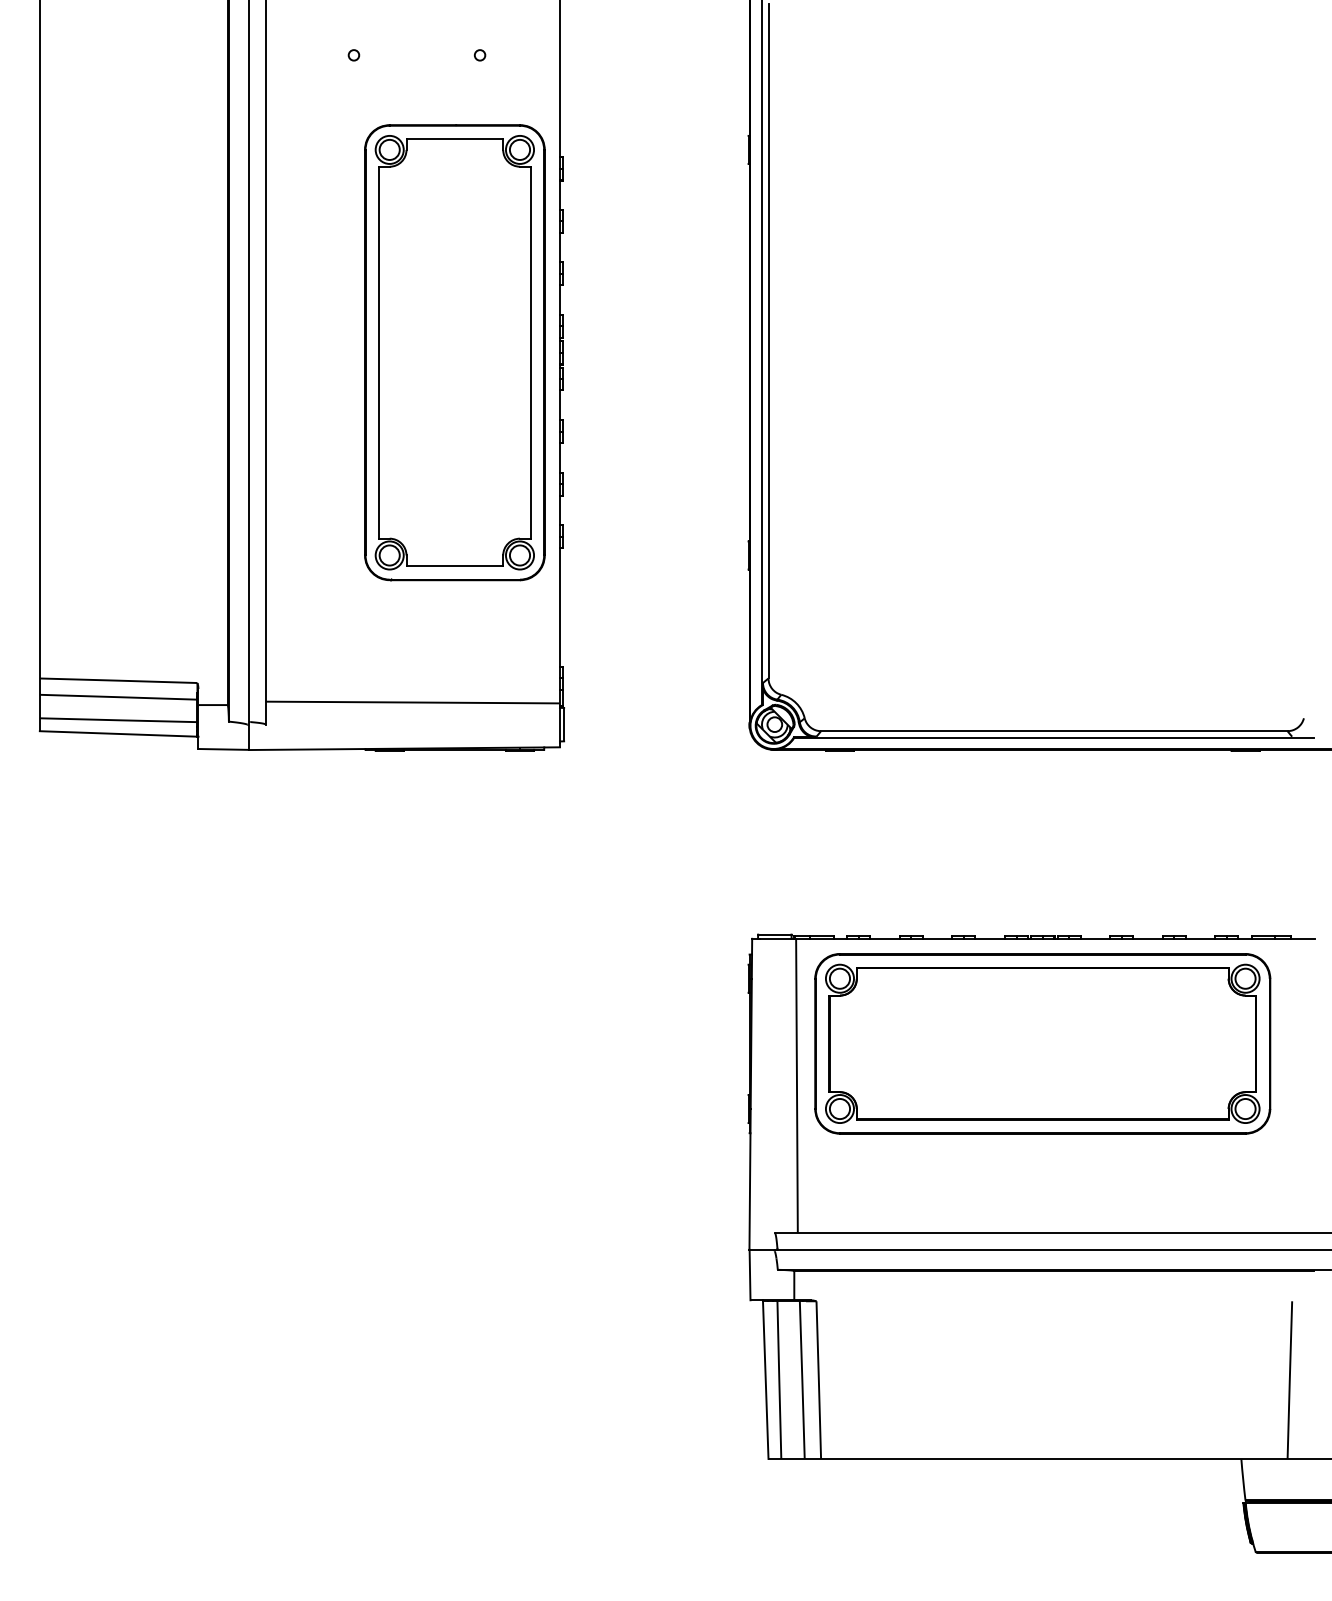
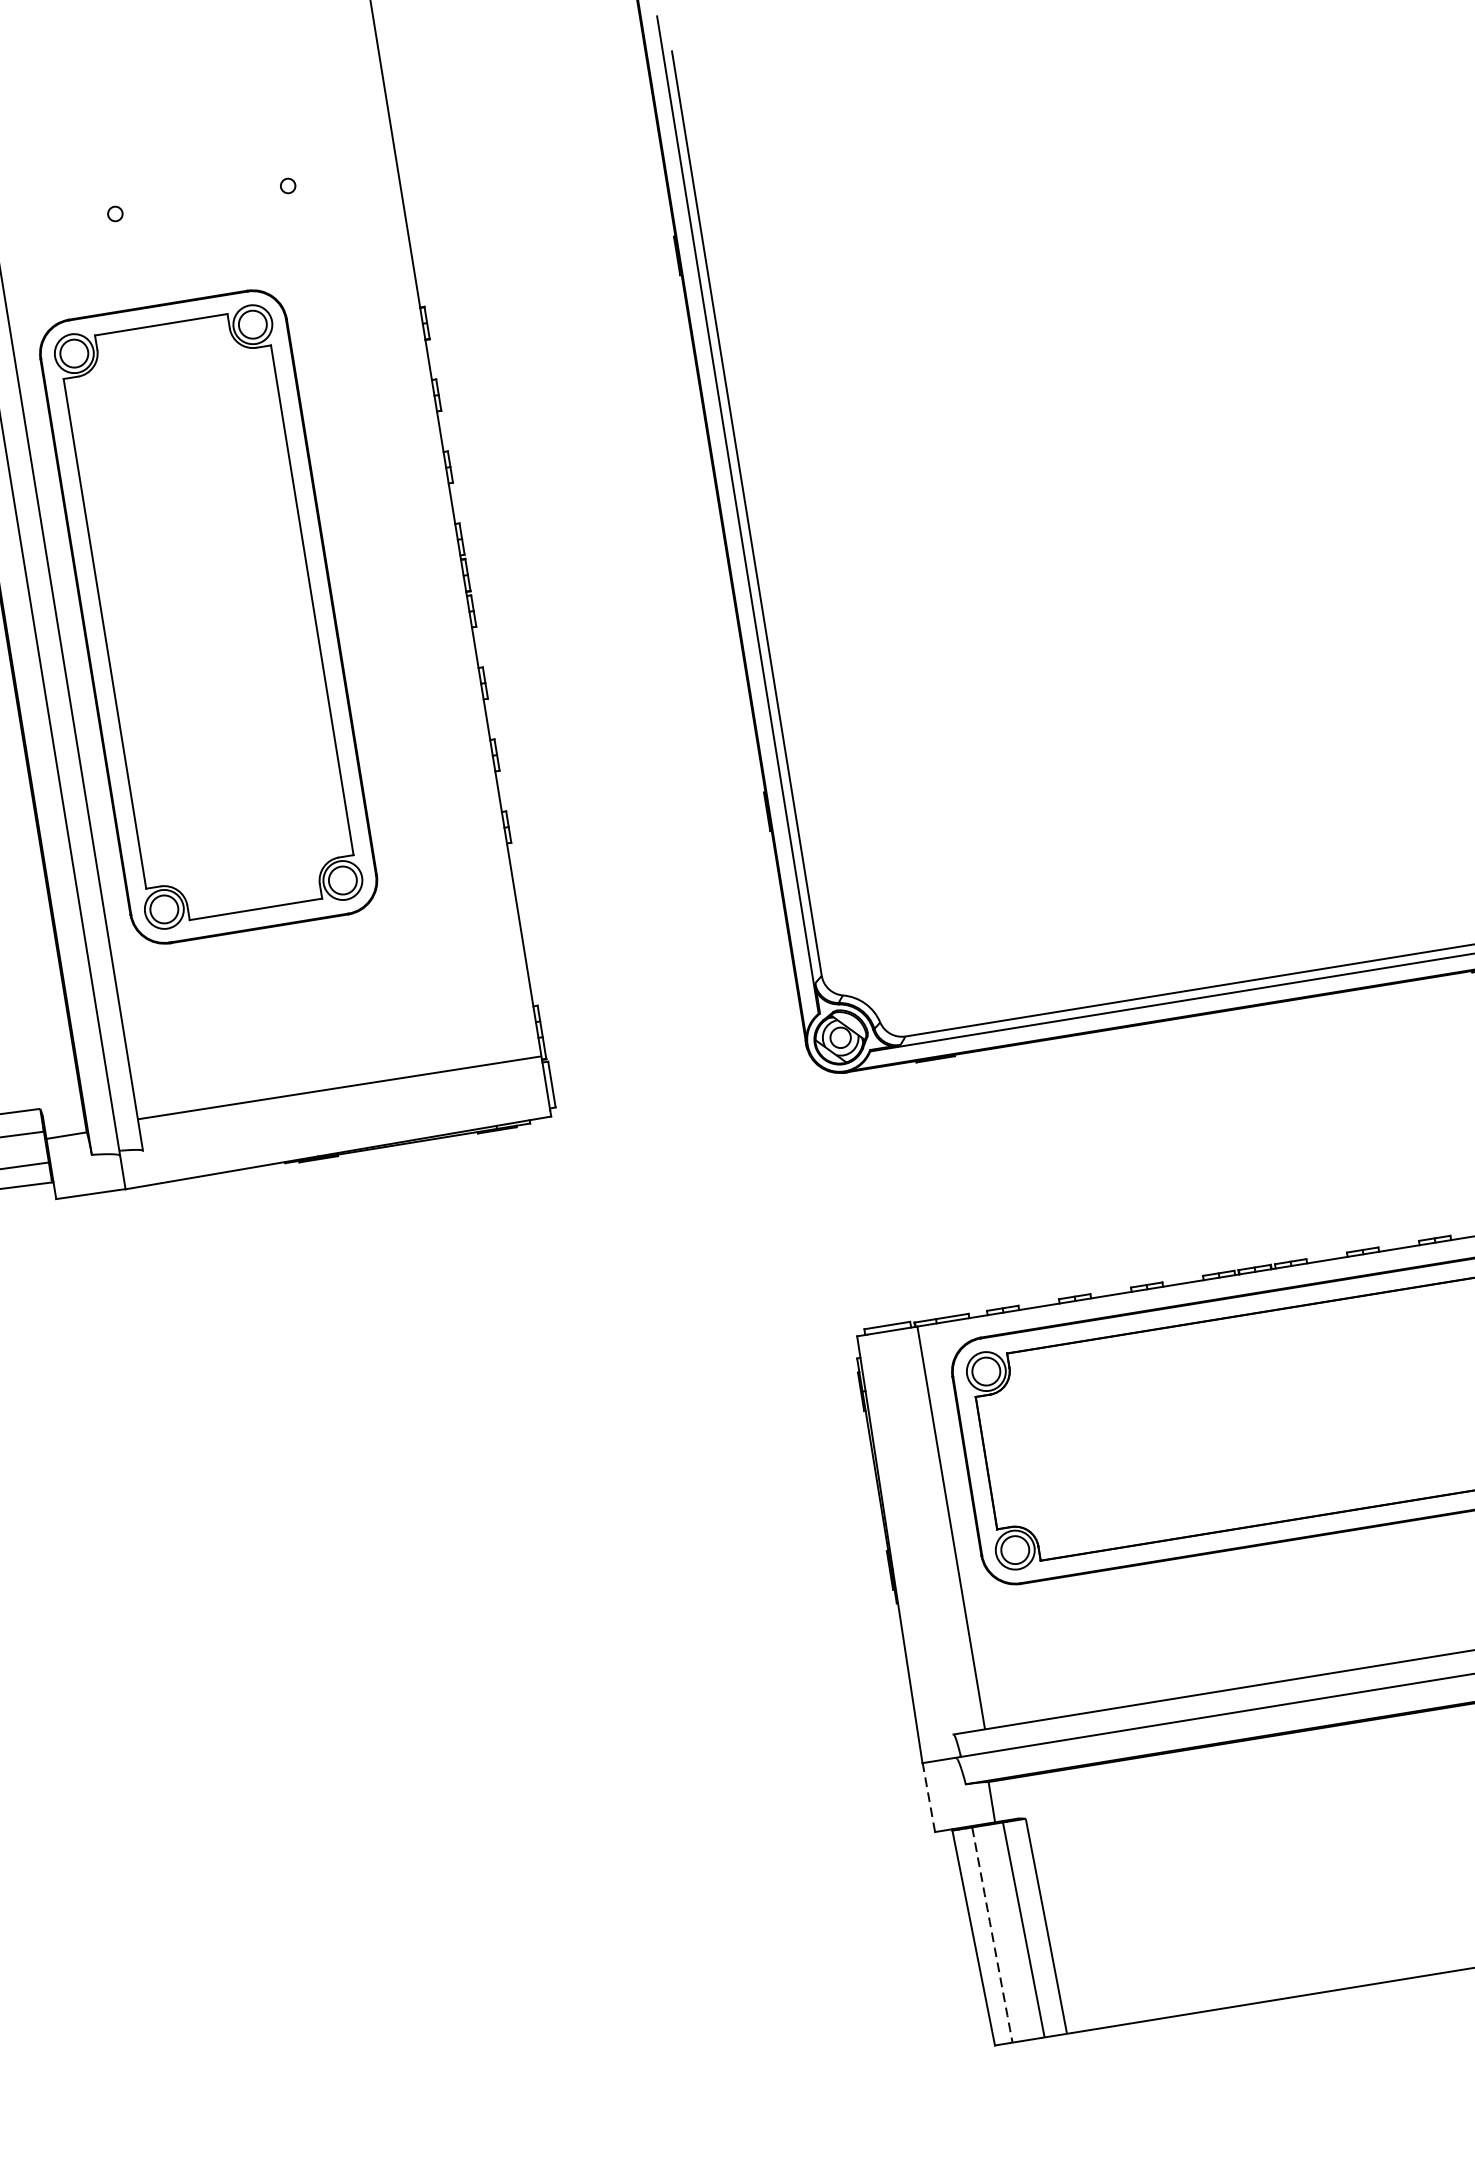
part: (454, 352) -> (208, 616), moved
line: (750, 1274) -> (929, 1796), solid -> dashed
arc: (779, 1380) -> (992, 1935), solid -> dashed

